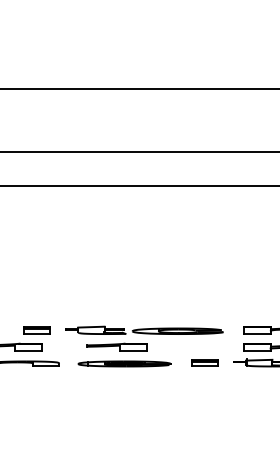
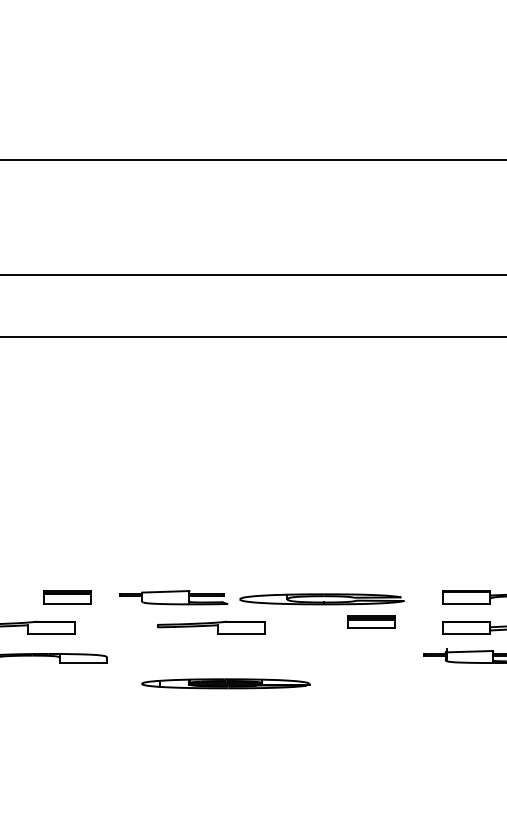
part: (204, 362) -> (370, 621), moved
part: (124, 363) -> (225, 682), moved

